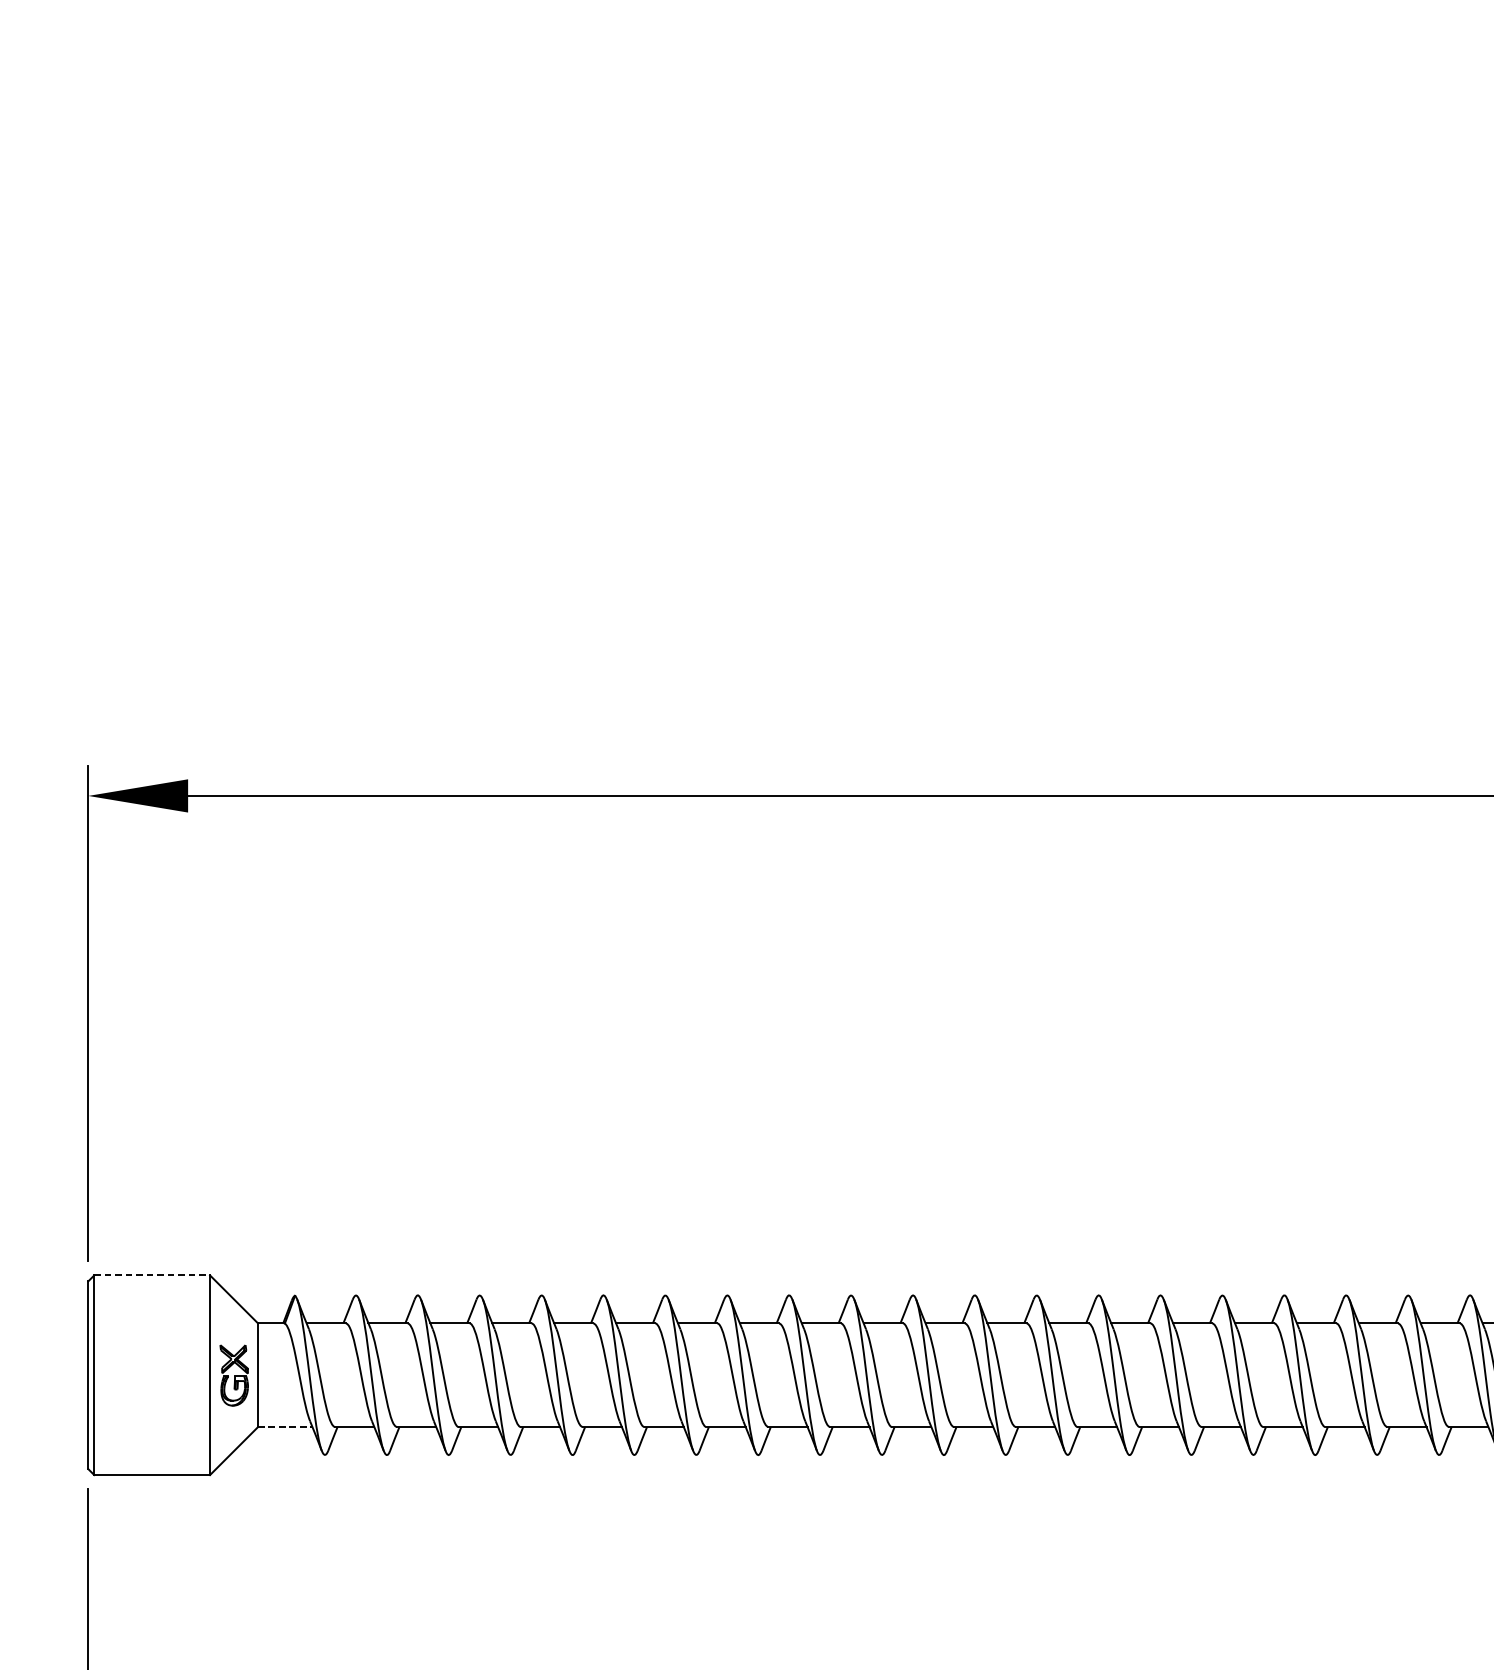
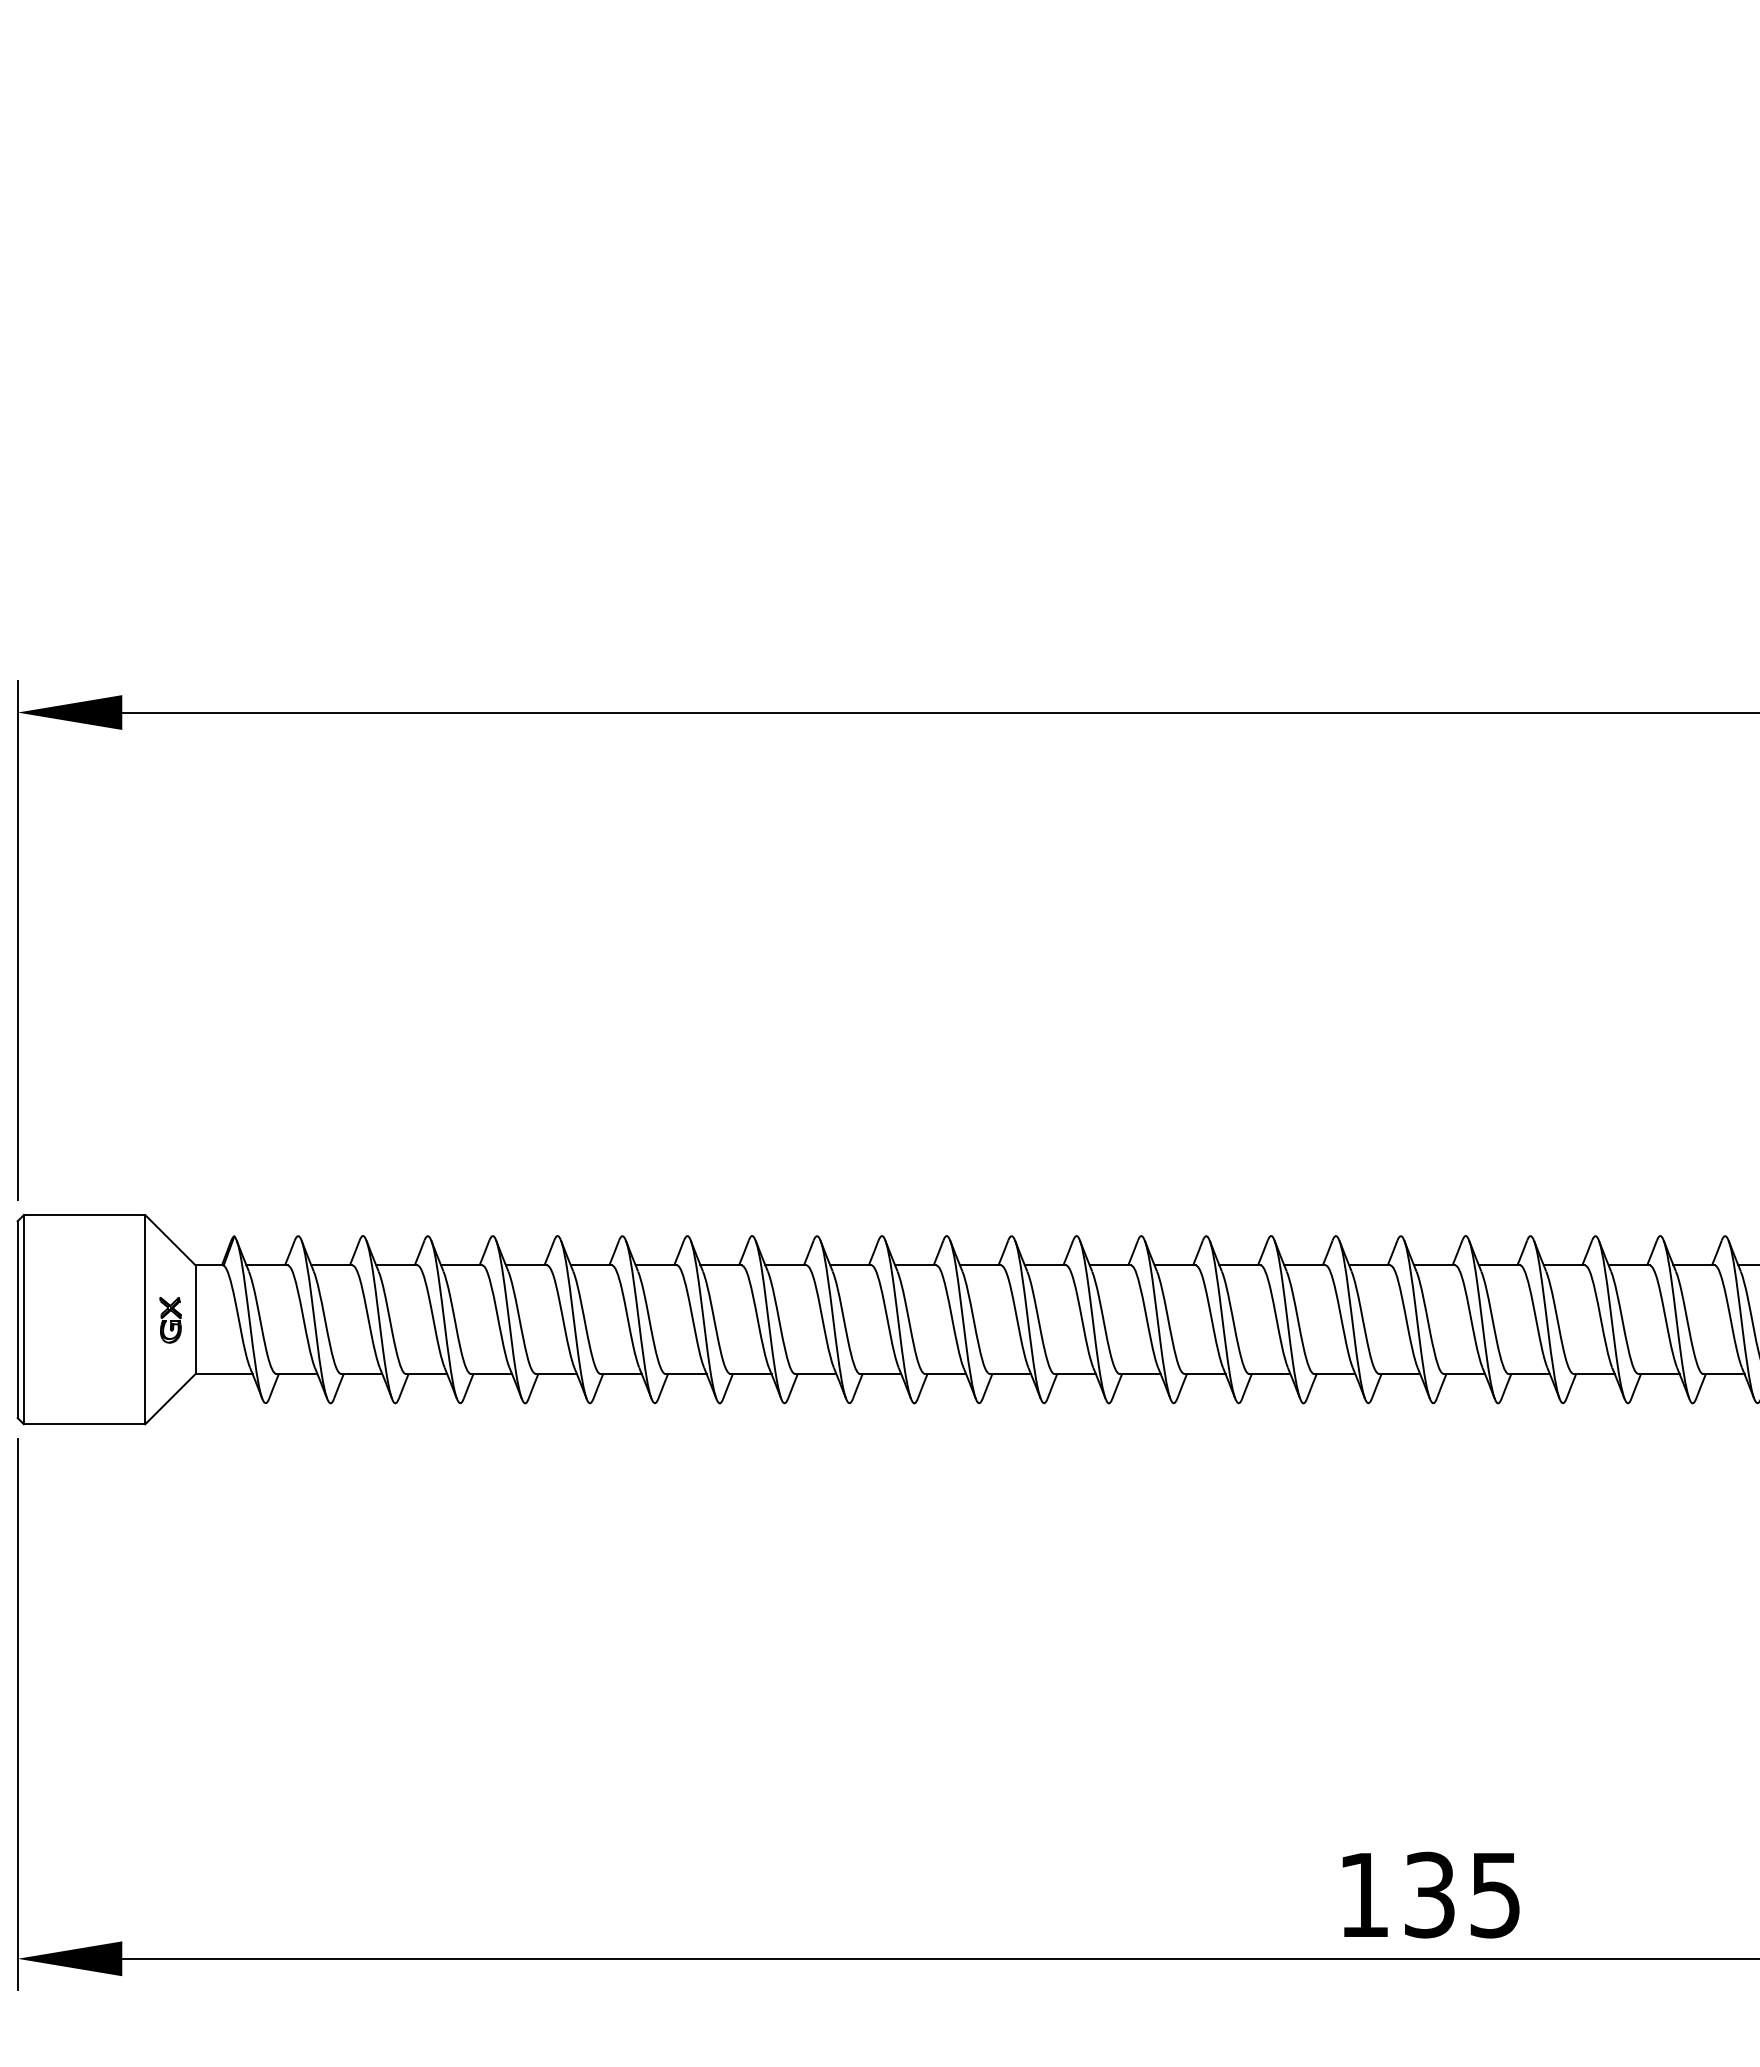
line: (152, 1275) -> (84, 1215), dashed -> solid
part: (234, 1376) -> (170, 1320), size x0.71
line: (285, 1427) -> (224, 1374), dashed -> solid

